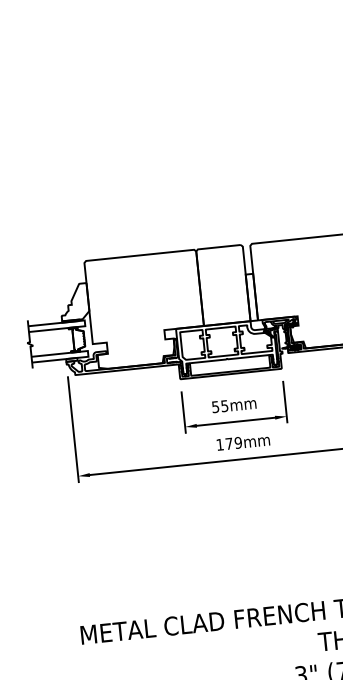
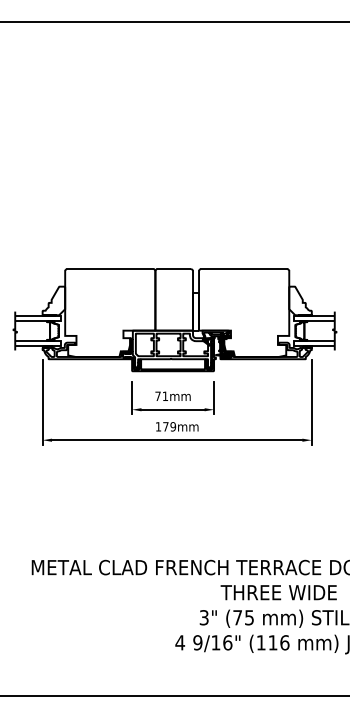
text: (219, 406) -> (161, 396), 55mm -> 71mm

